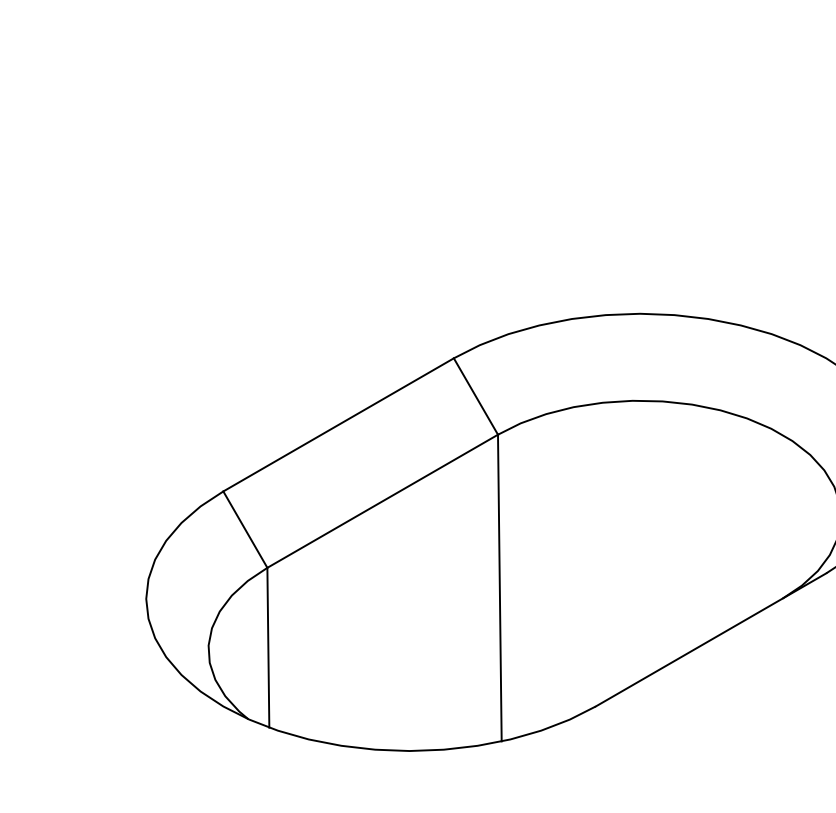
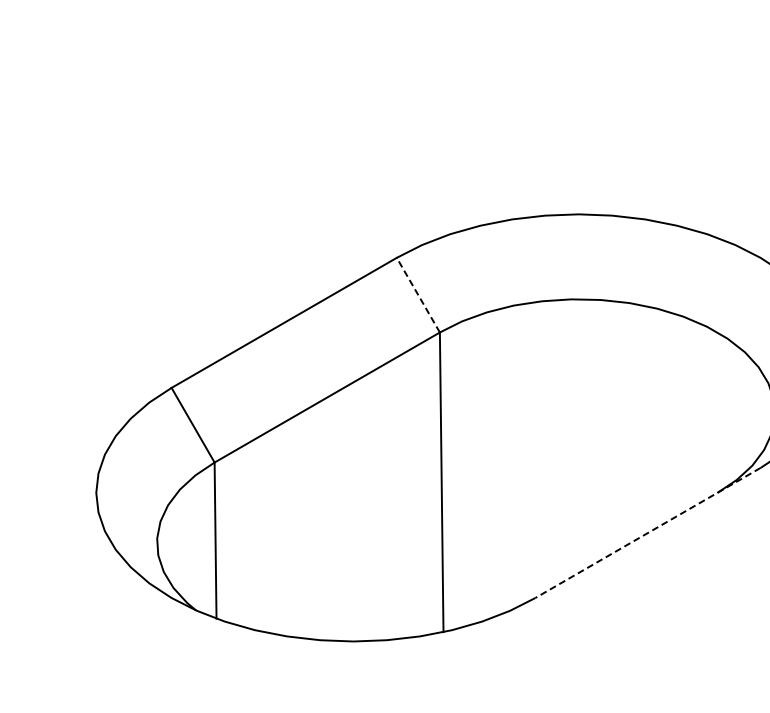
line: (475, 396) -> (417, 295), solid -> dashed
line: (710, 640) -> (647, 533), solid -> dashed

